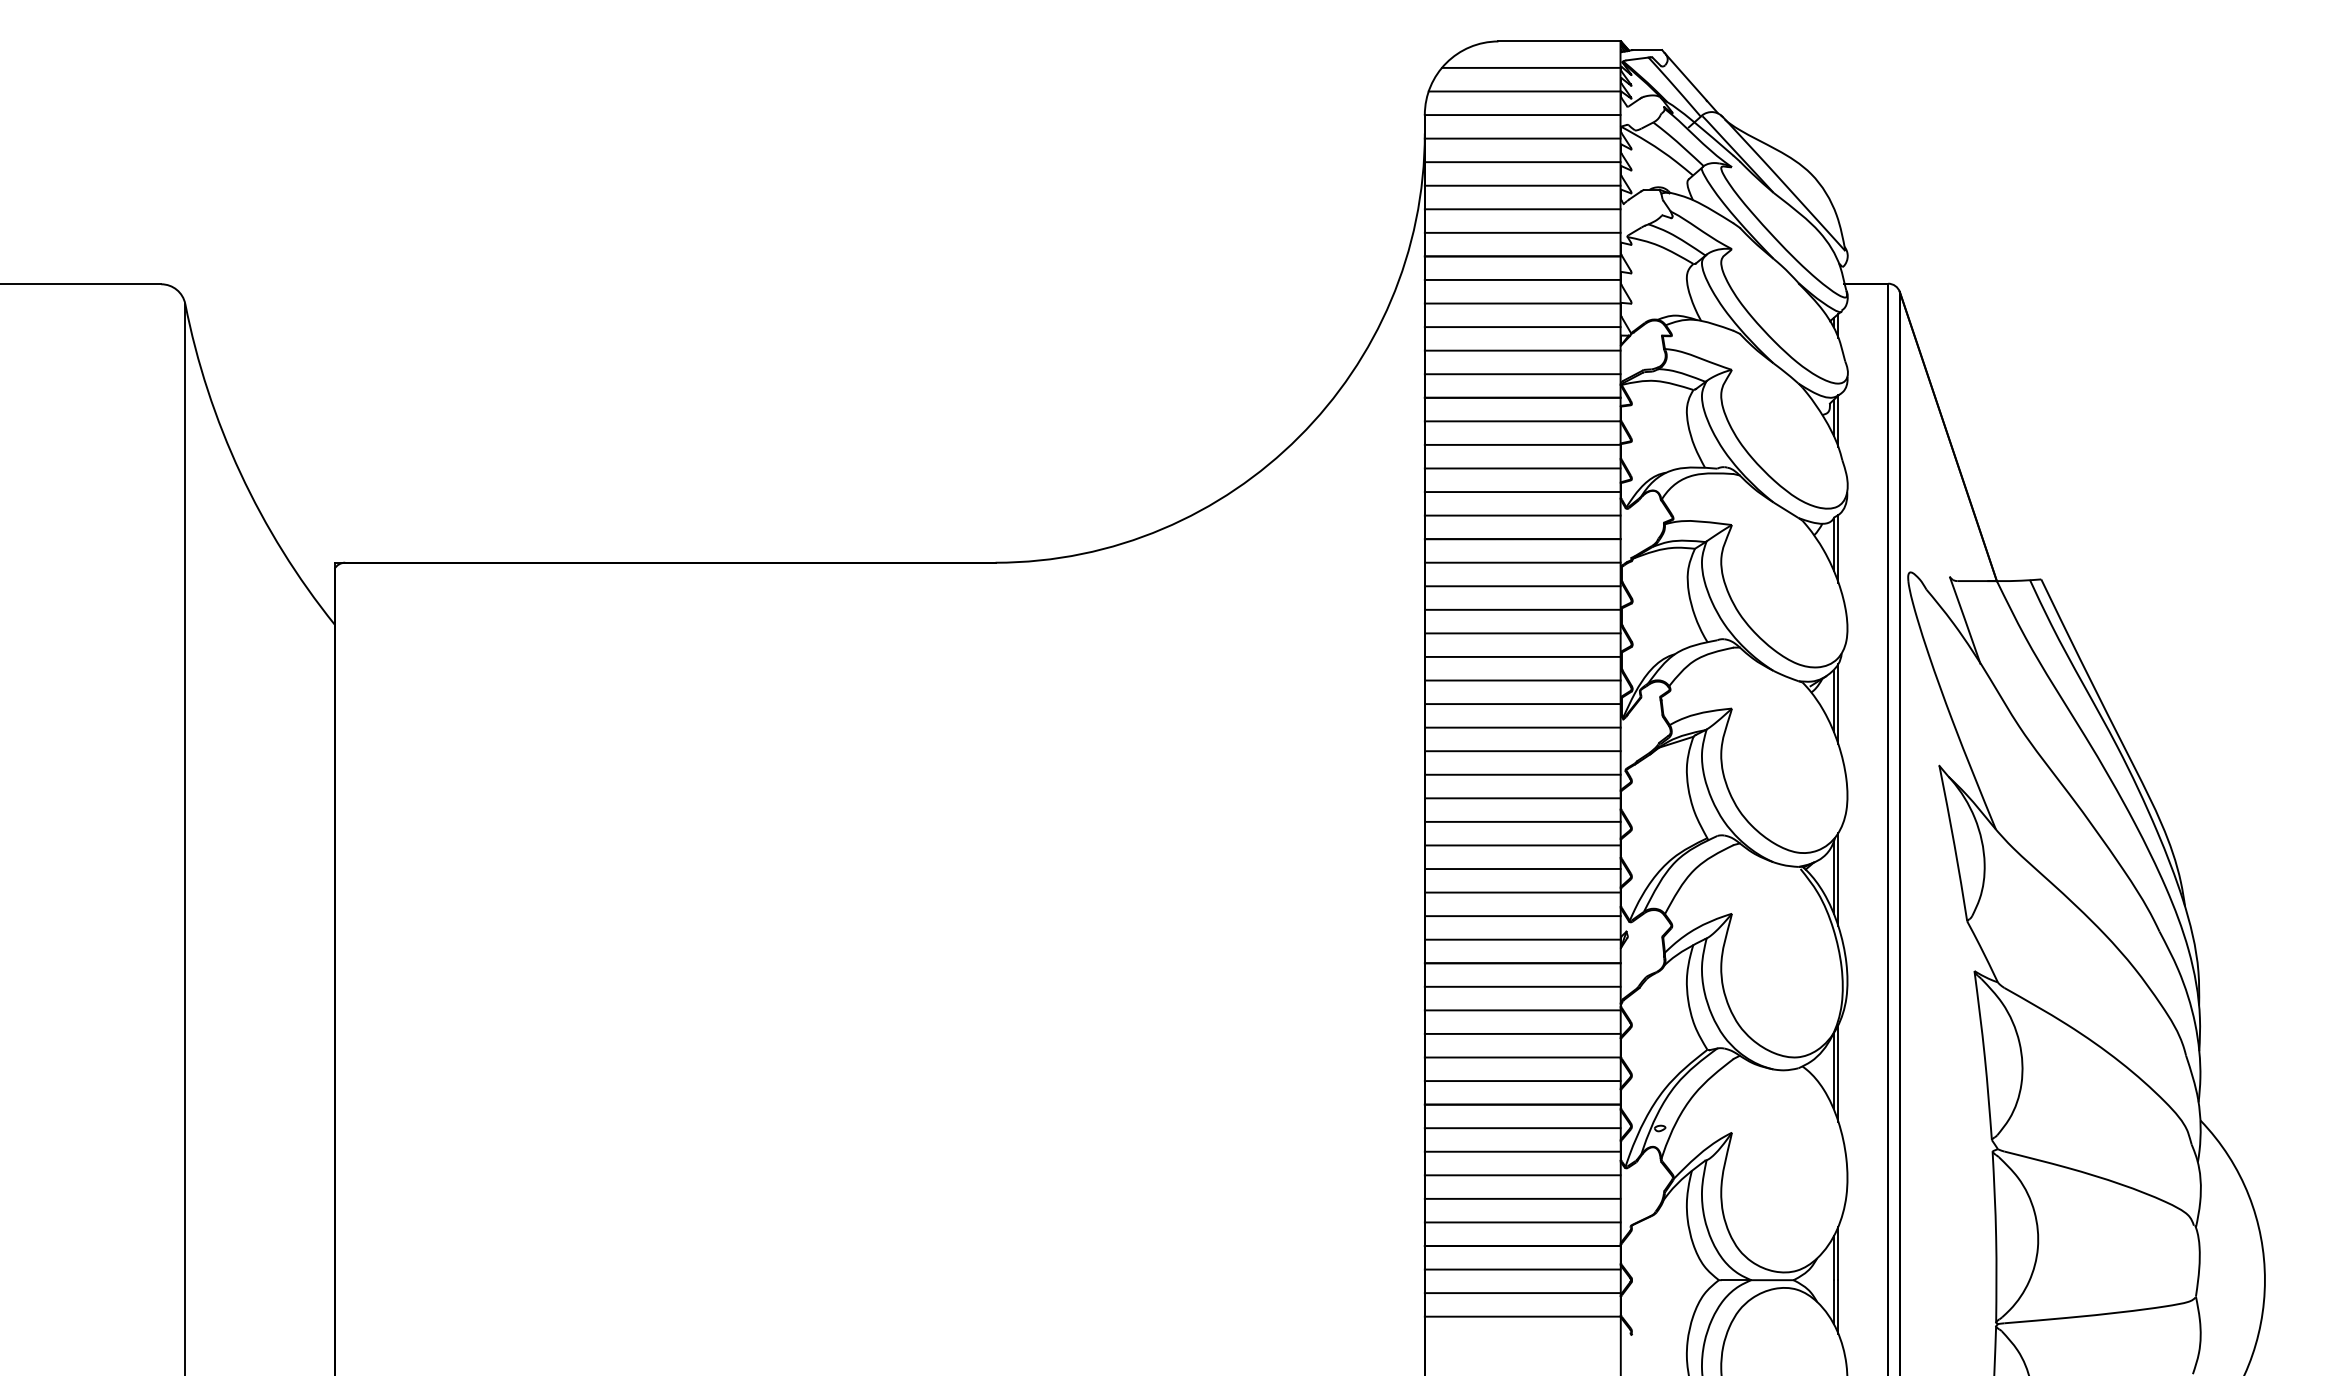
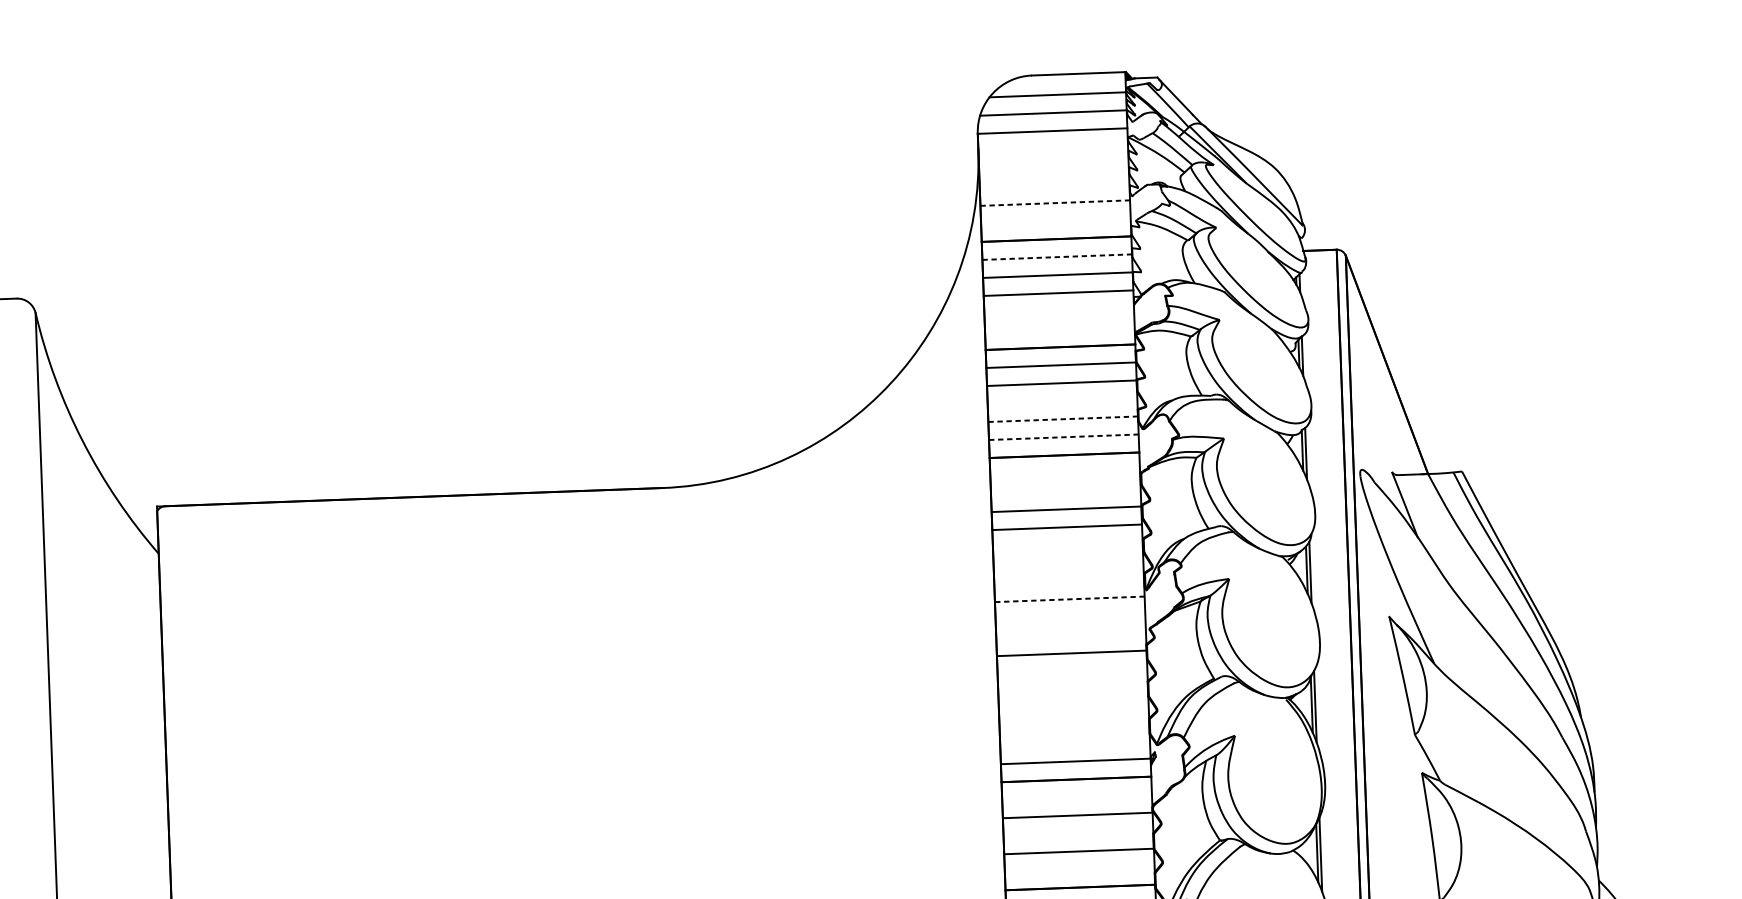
line: (1522, 138) -> (1053, 149), removed
line: (1522, 162) -> (1053, 167), removed
line: (1522, 185) -> (1054, 184), removed
line: (1522, 209) -> (1055, 203), solid -> dashed
line: (1522, 232) -> (1055, 220), removed
line: (1522, 279) -> (1057, 256), solid -> dashed
line: (1522, 350) -> (1059, 311), removed
line: (1522, 374) -> (1059, 329), removed
line: (1522, 468) -> (1062, 401), removed
line: (1522, 492) -> (1063, 419), solid -> dashed
line: (1522, 515) -> (1063, 437), solid -> dashed
line: (1522, 562) -> (1064, 473), removed
line: (1522, 586) -> (1065, 491), removed
line: (1522, 656) -> (1067, 544), removed
line: (1522, 680) -> (1068, 563), removed
line: (1522, 704) -> (1068, 581), removed
line: (1522, 727) -> (1069, 599), solid -> dashed
line: (1522, 751) -> (1070, 617), removed
line: (1522, 774) -> (1070, 635), removed
line: (1522, 821) -> (1072, 671), removed
line: (1522, 845) -> (1072, 689), removed
line: (1522, 868) -> (1073, 707), removed
line: (1522, 892) -> (1074, 725), removed
line: (1522, 916) -> (1074, 743), removed
line: (1522, 986) -> (1076, 797), removed
line: (1522, 1033) -> (1078, 833), removed
line: (1522, 1081) -> (1079, 869), removed

